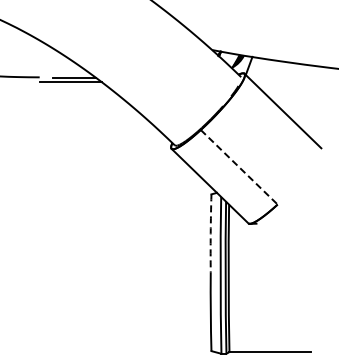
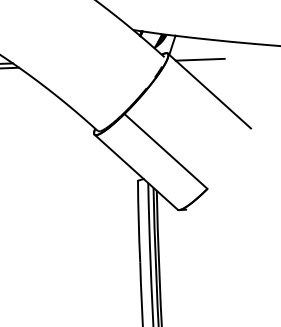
line: (274, 80) -> (199, 59), added
line: (239, 167) -> (166, 151), dashed -> solid
arc: (210, 233) -> (138, 221), dashed -> solid

